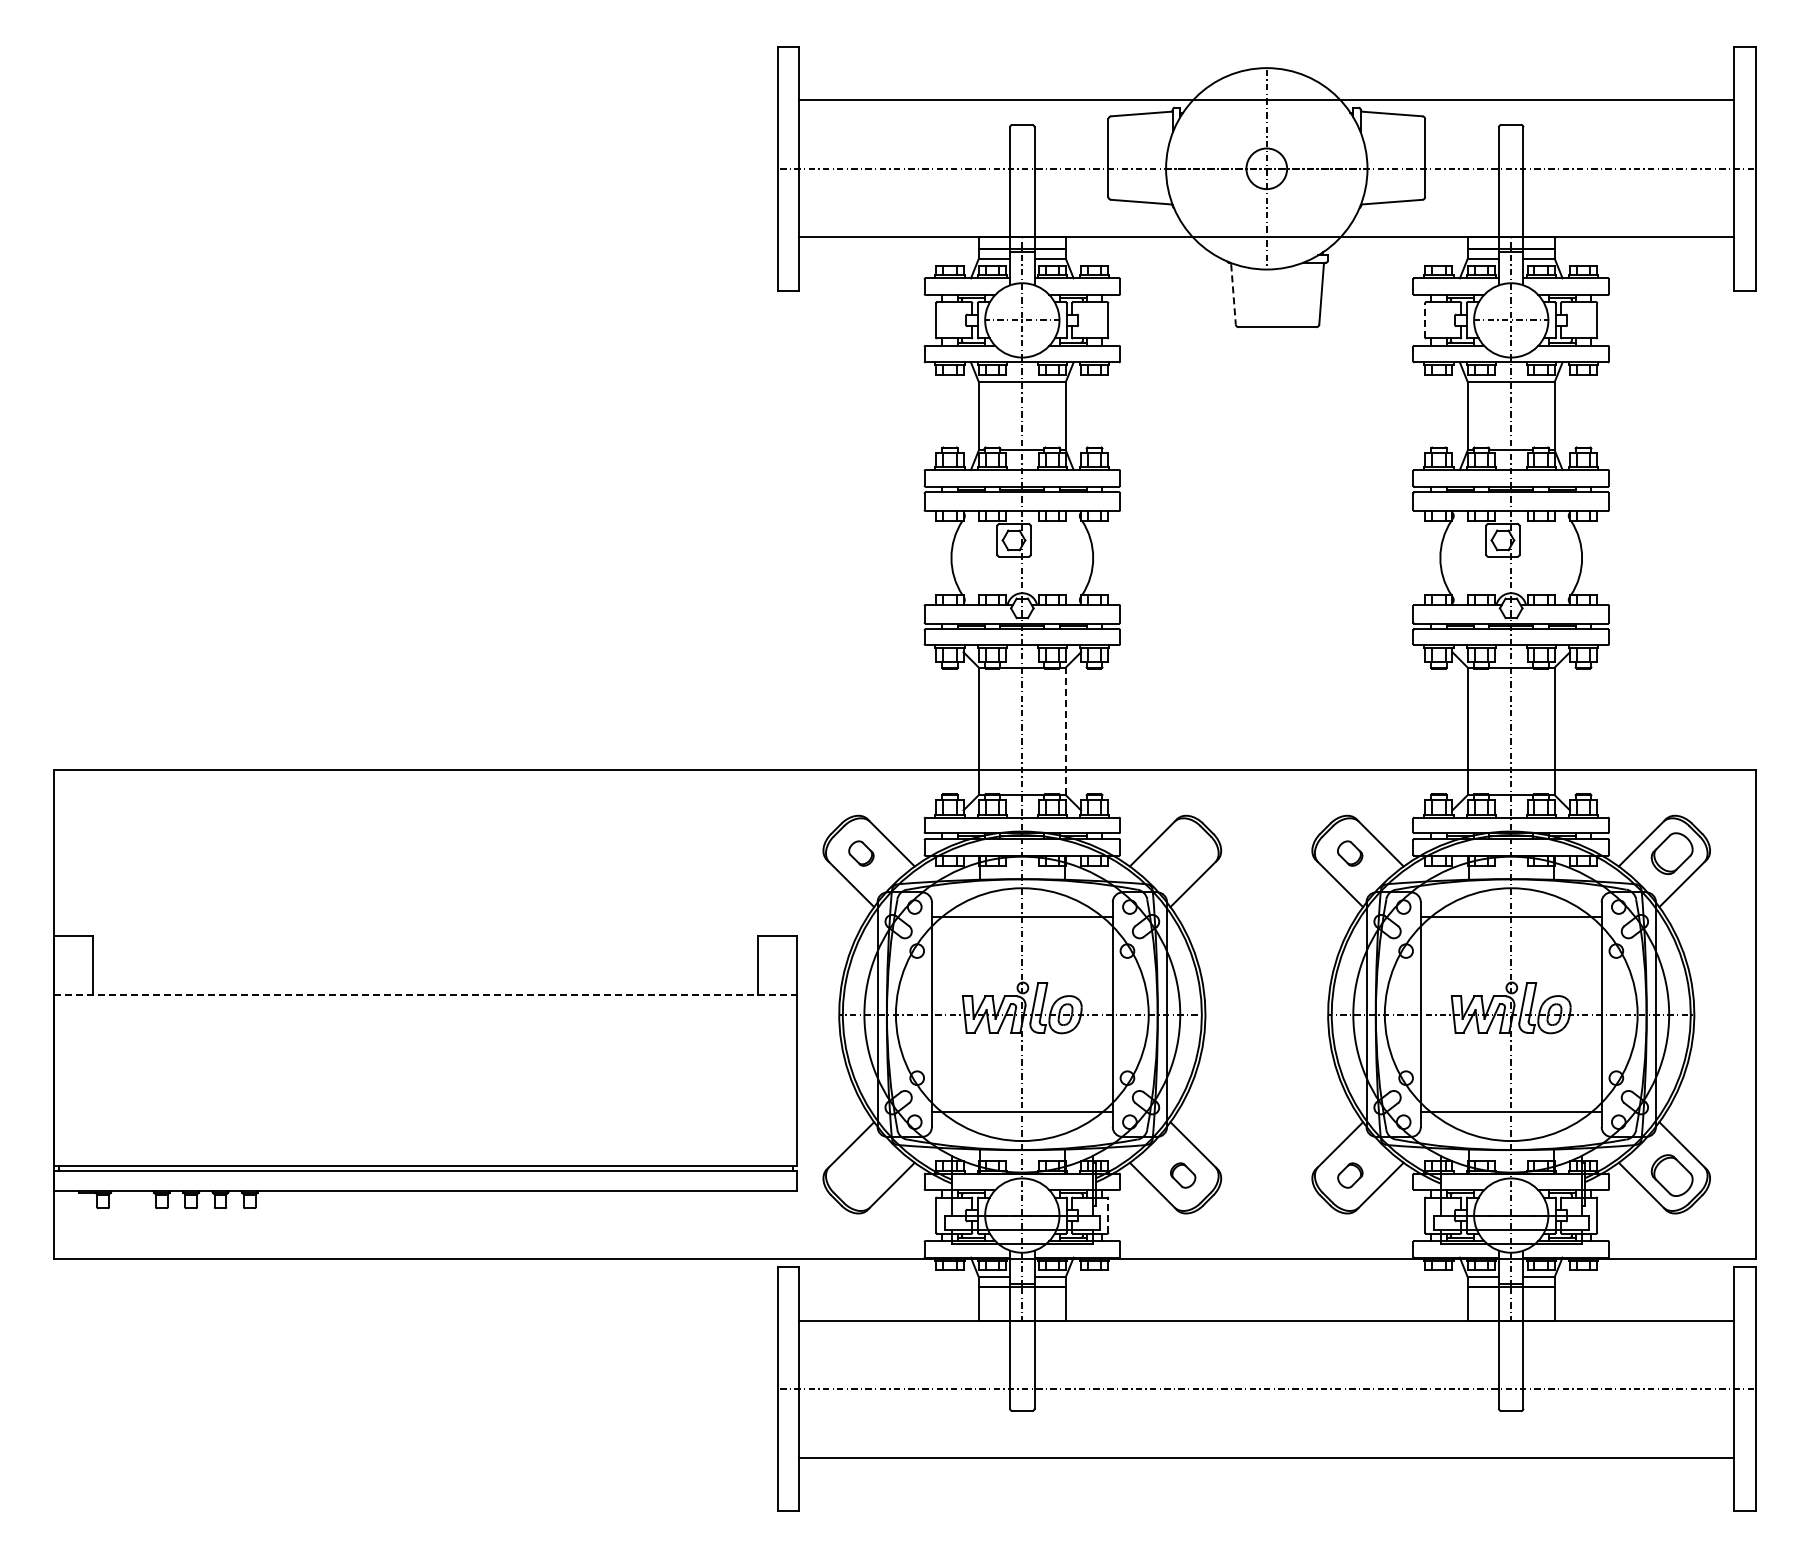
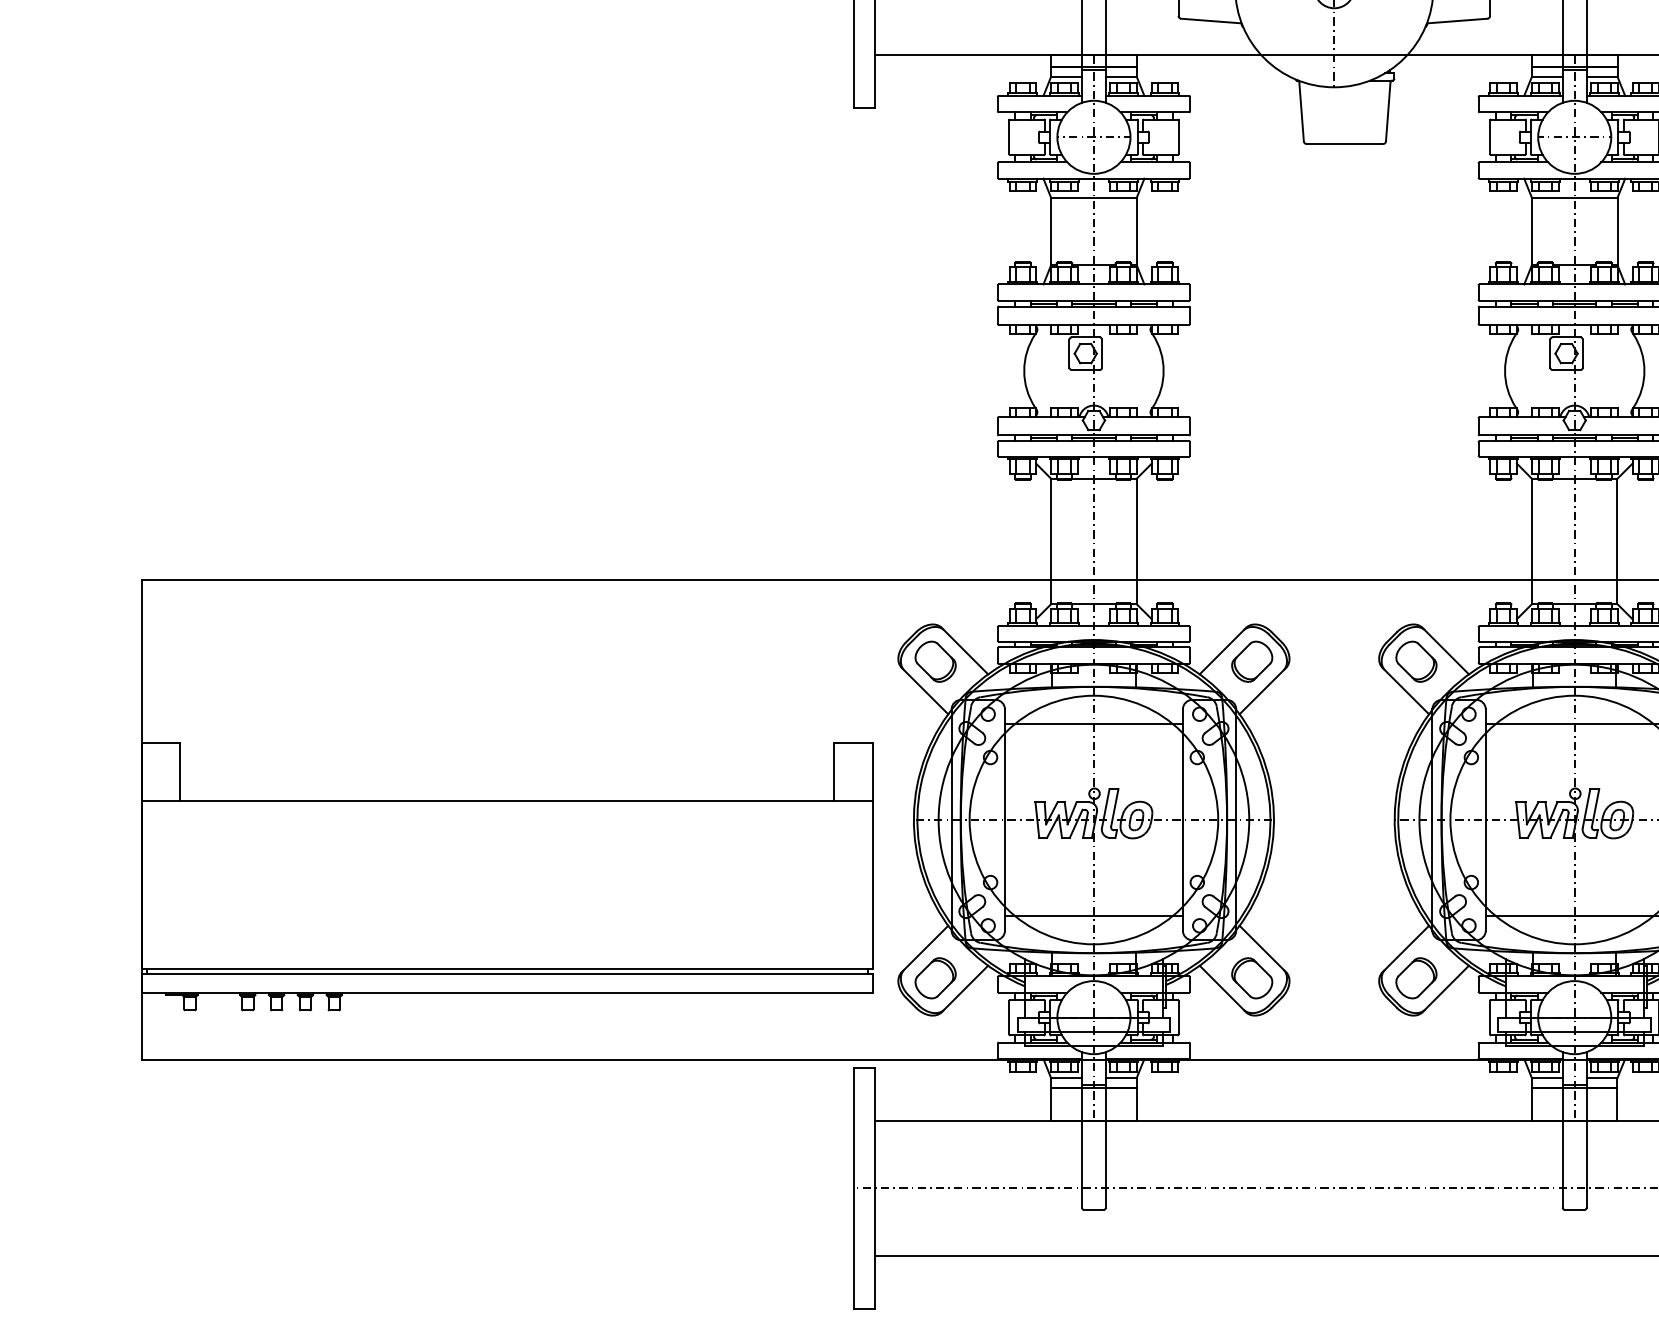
line: (1233, 294) -> (1301, 111), dashed -> solid
line: (1425, 319) -> (1490, 136), dashed -> solid
line: (1065, 731) -> (1136, 541), dashed -> solid
part: (861, 853) -> (935, 661), size x1.67
part: (1182, 853) -> (1251, 661), added
part: (1349, 853) -> (1415, 661), size x1.67
line: (425, 995) -> (507, 801), dashed -> solid
part: (861, 1175) -> (935, 978), added
part: (1182, 1175) -> (1251, 978), size x1.67
part: (1350, 1175) -> (1416, 978), size x1.67
line: (1108, 1215) -> (1178, 1017), dashed -> solid

